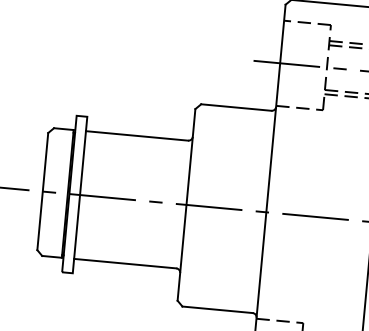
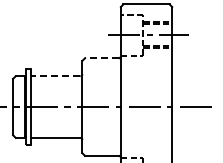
line: (235, 107) -> (101, 58), solid -> dashed
line: (136, 136) -> (55, 76), solid -> dashed

